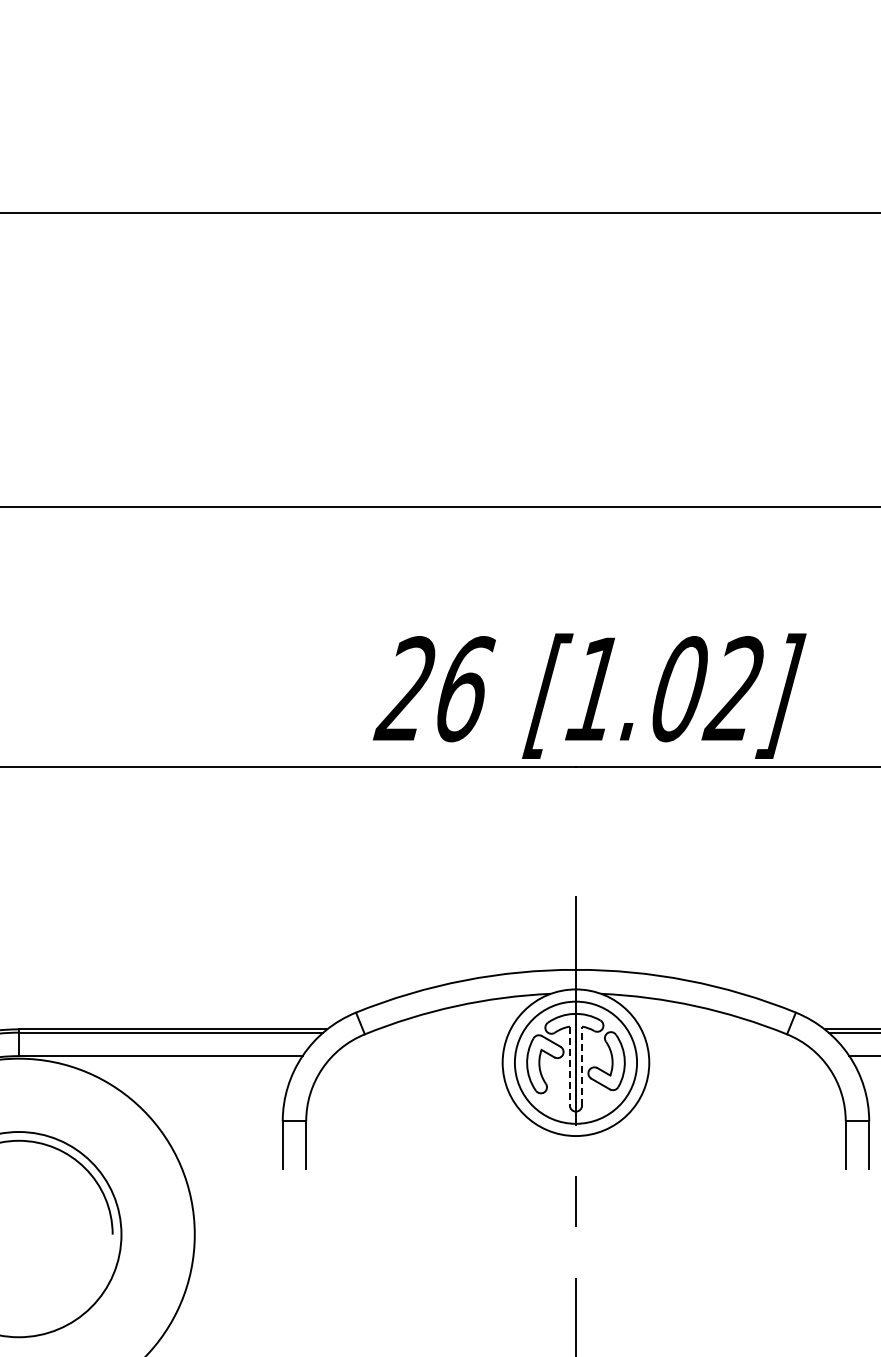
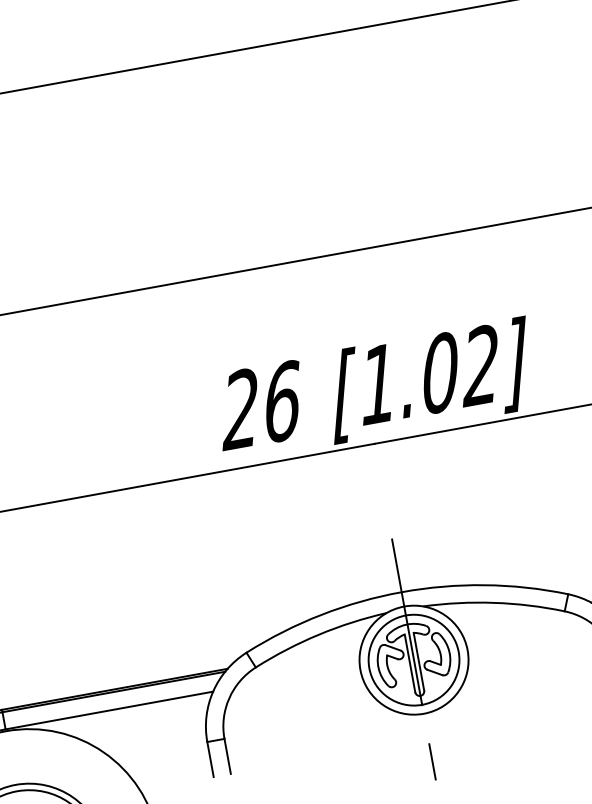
line: (582, 1065) -> (419, 661), dashed -> solid
line: (569, 1066) -> (409, 663), dashed -> solid

